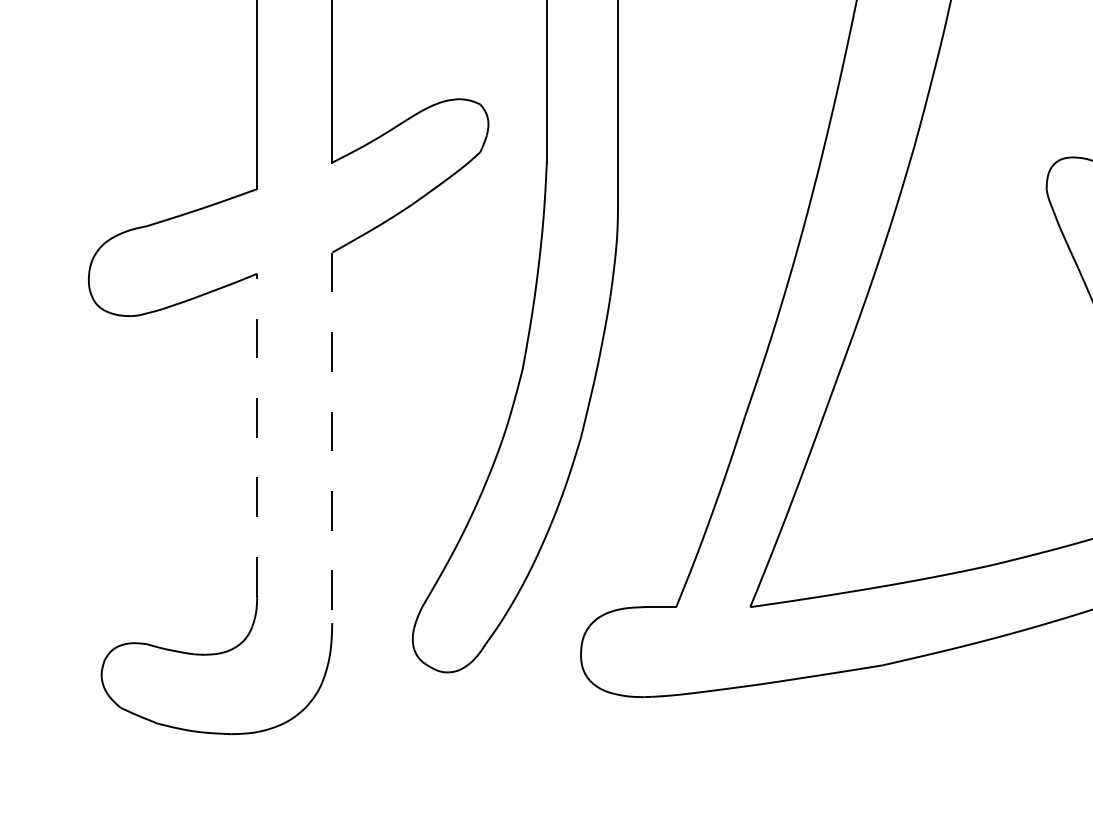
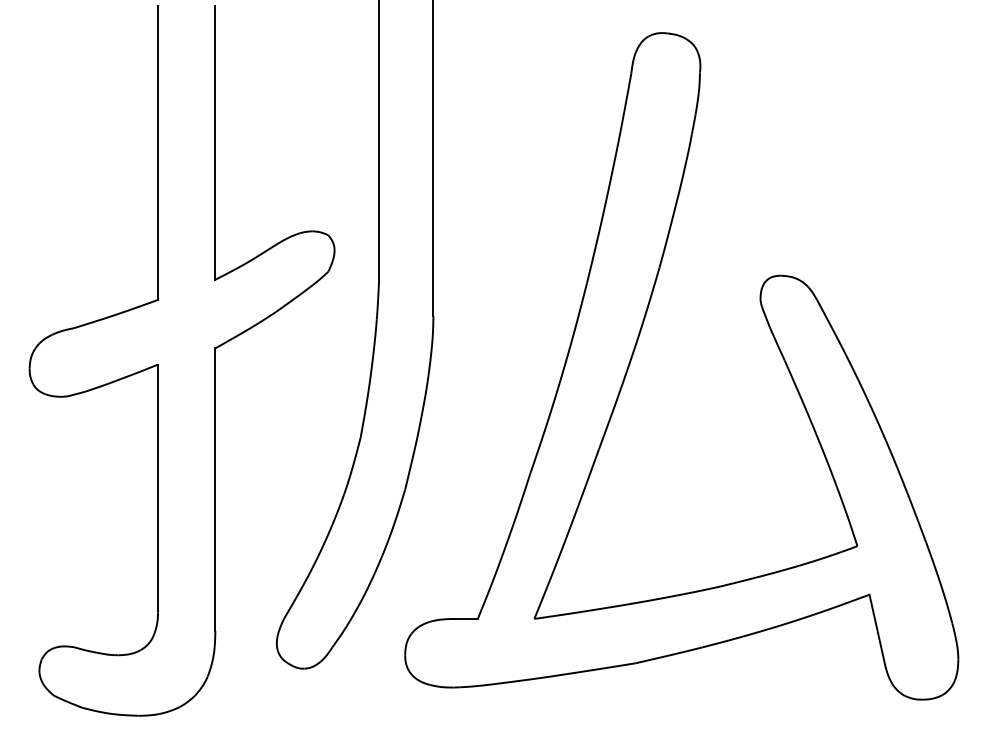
line: (257, 434) -> (158, 487), dashed -> solid
line: (332, 438) -> (215, 490), dashed -> solid

